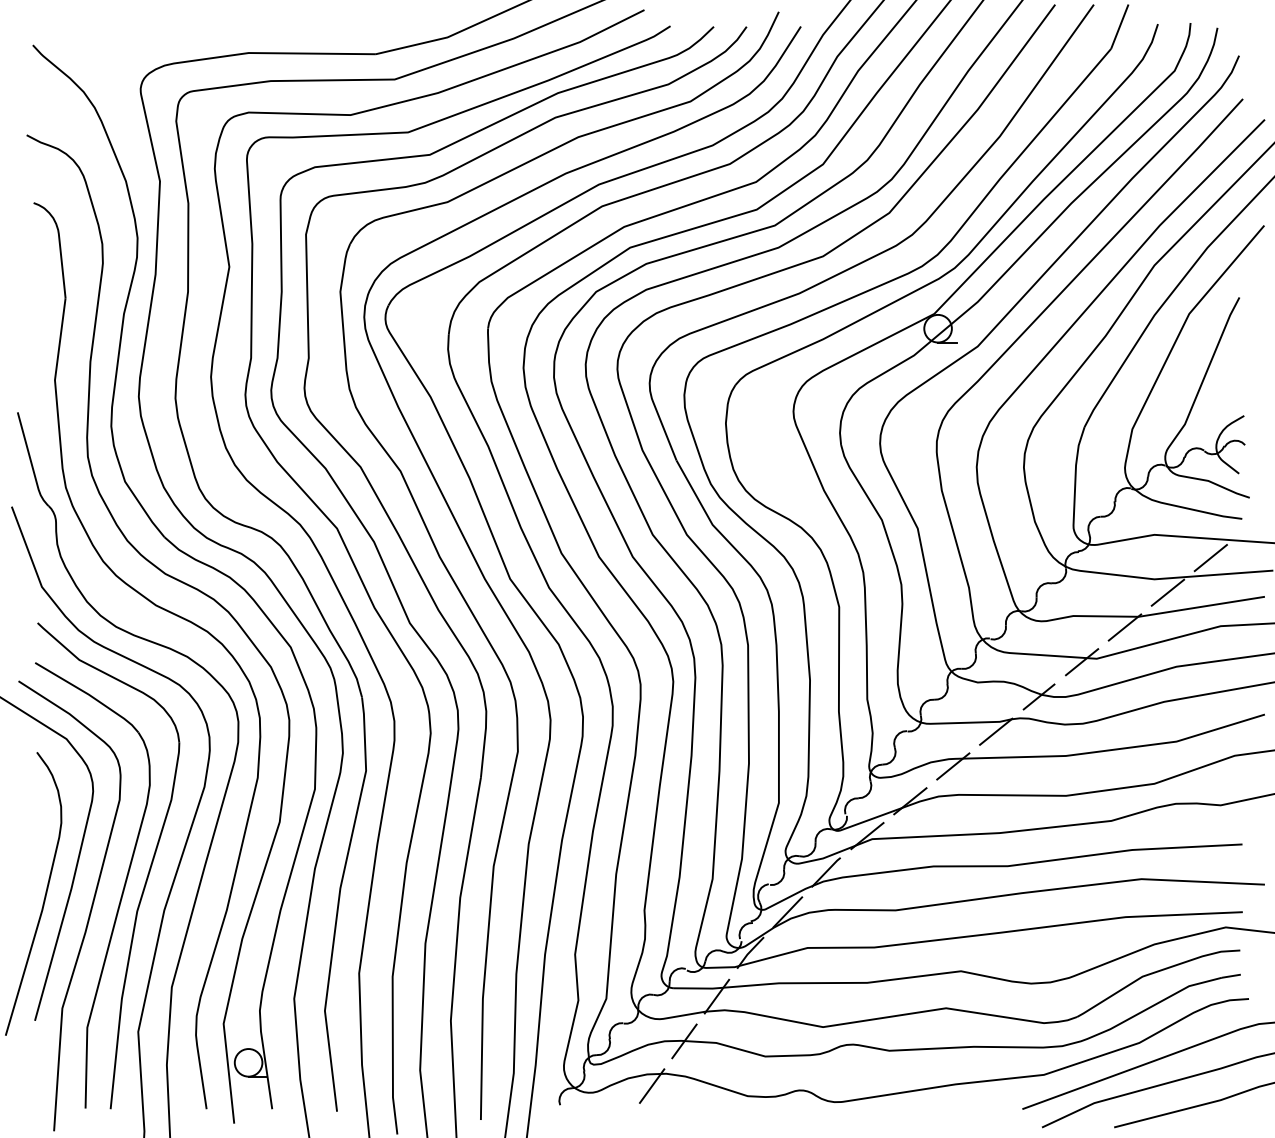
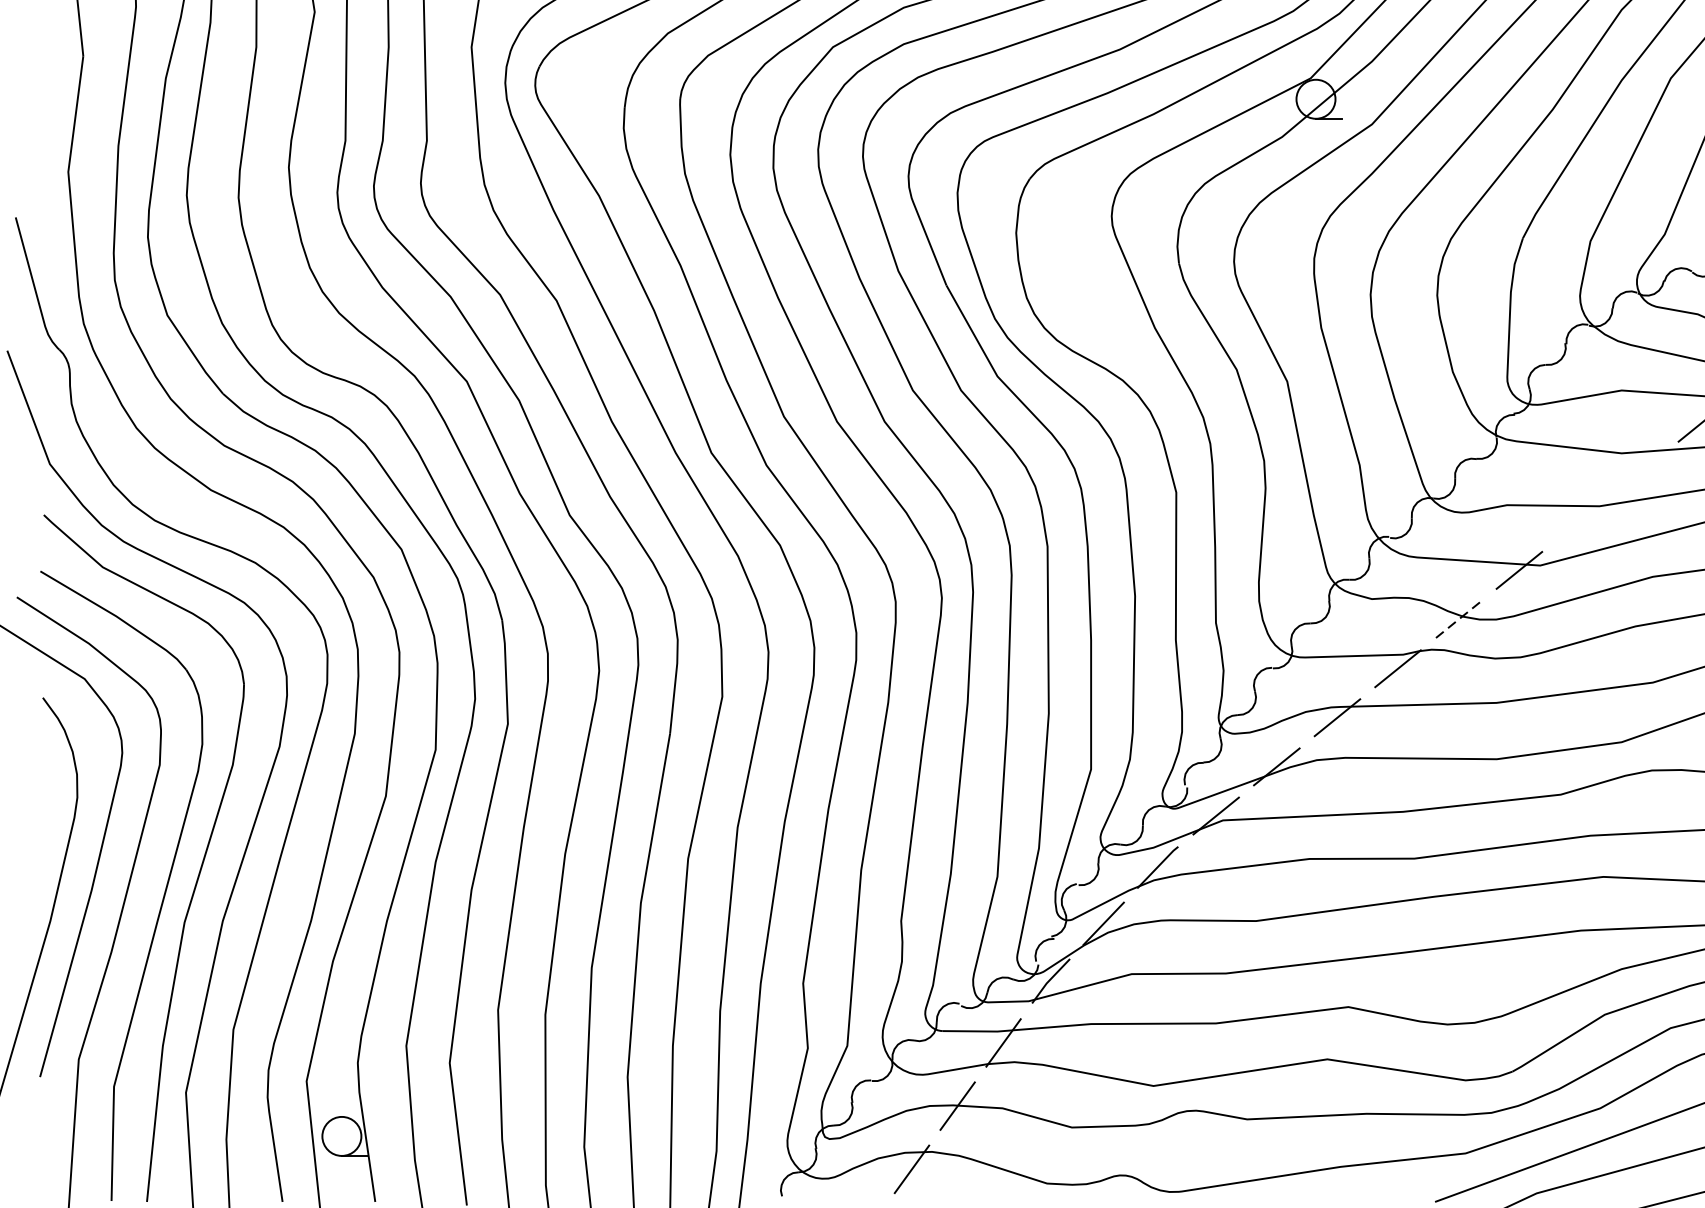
line: (1167, 592) -> (1640, 471), removed
line: (1124, 627) -> (1579, 521), removed
line: (1038, 697) -> (1457, 620), solid -> dashed

